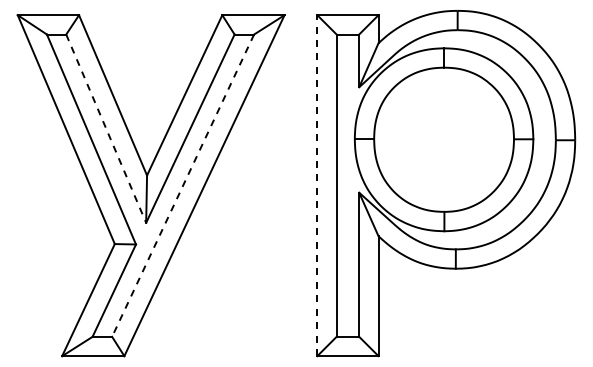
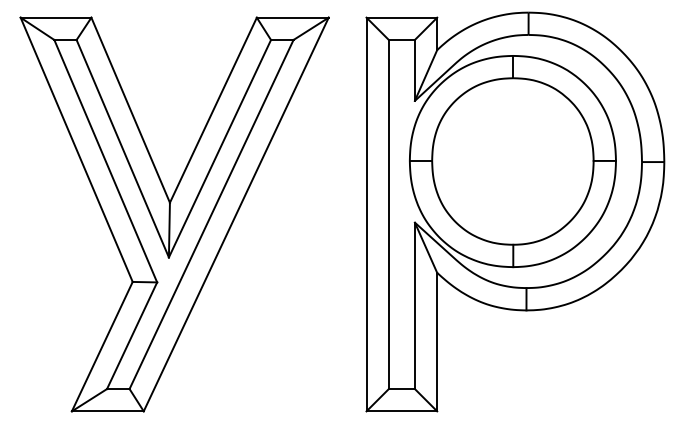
line: (106, 129) -> (123, 149), dashed -> solid
line: (183, 185) -> (212, 214), dashed -> solid
line: (317, 185) -> (366, 214), dashed -> solid

